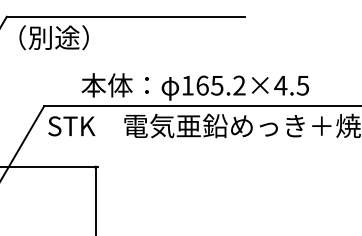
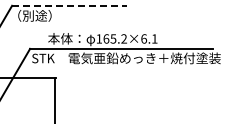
line: (128, 16) -> (70, 5), solid -> dashed
text: (290, 84) -> (148, 38), 165.2×4.5 -> 165.2×6.1

